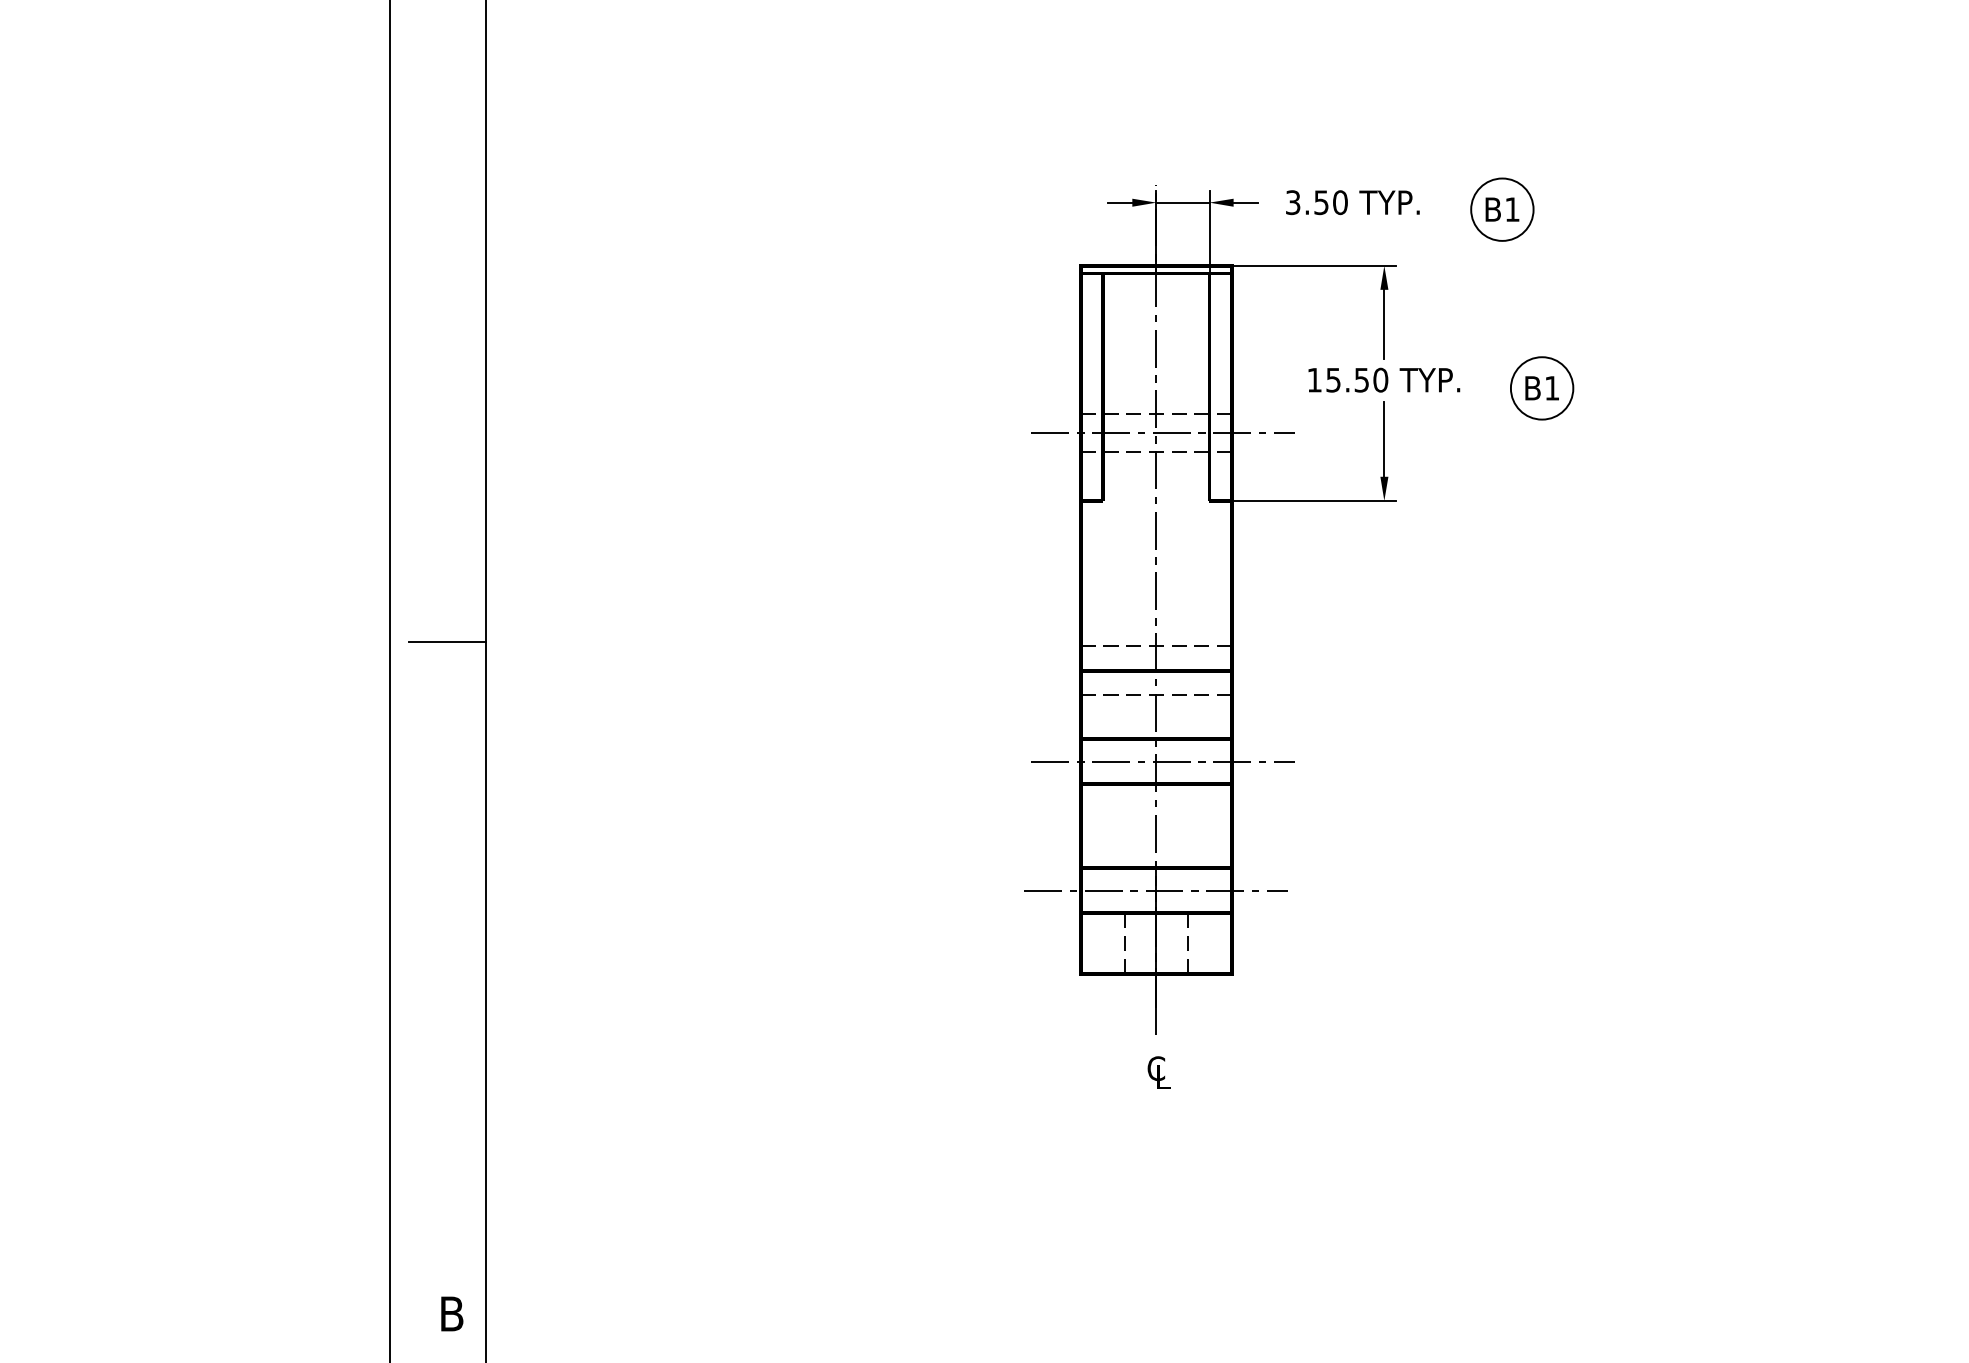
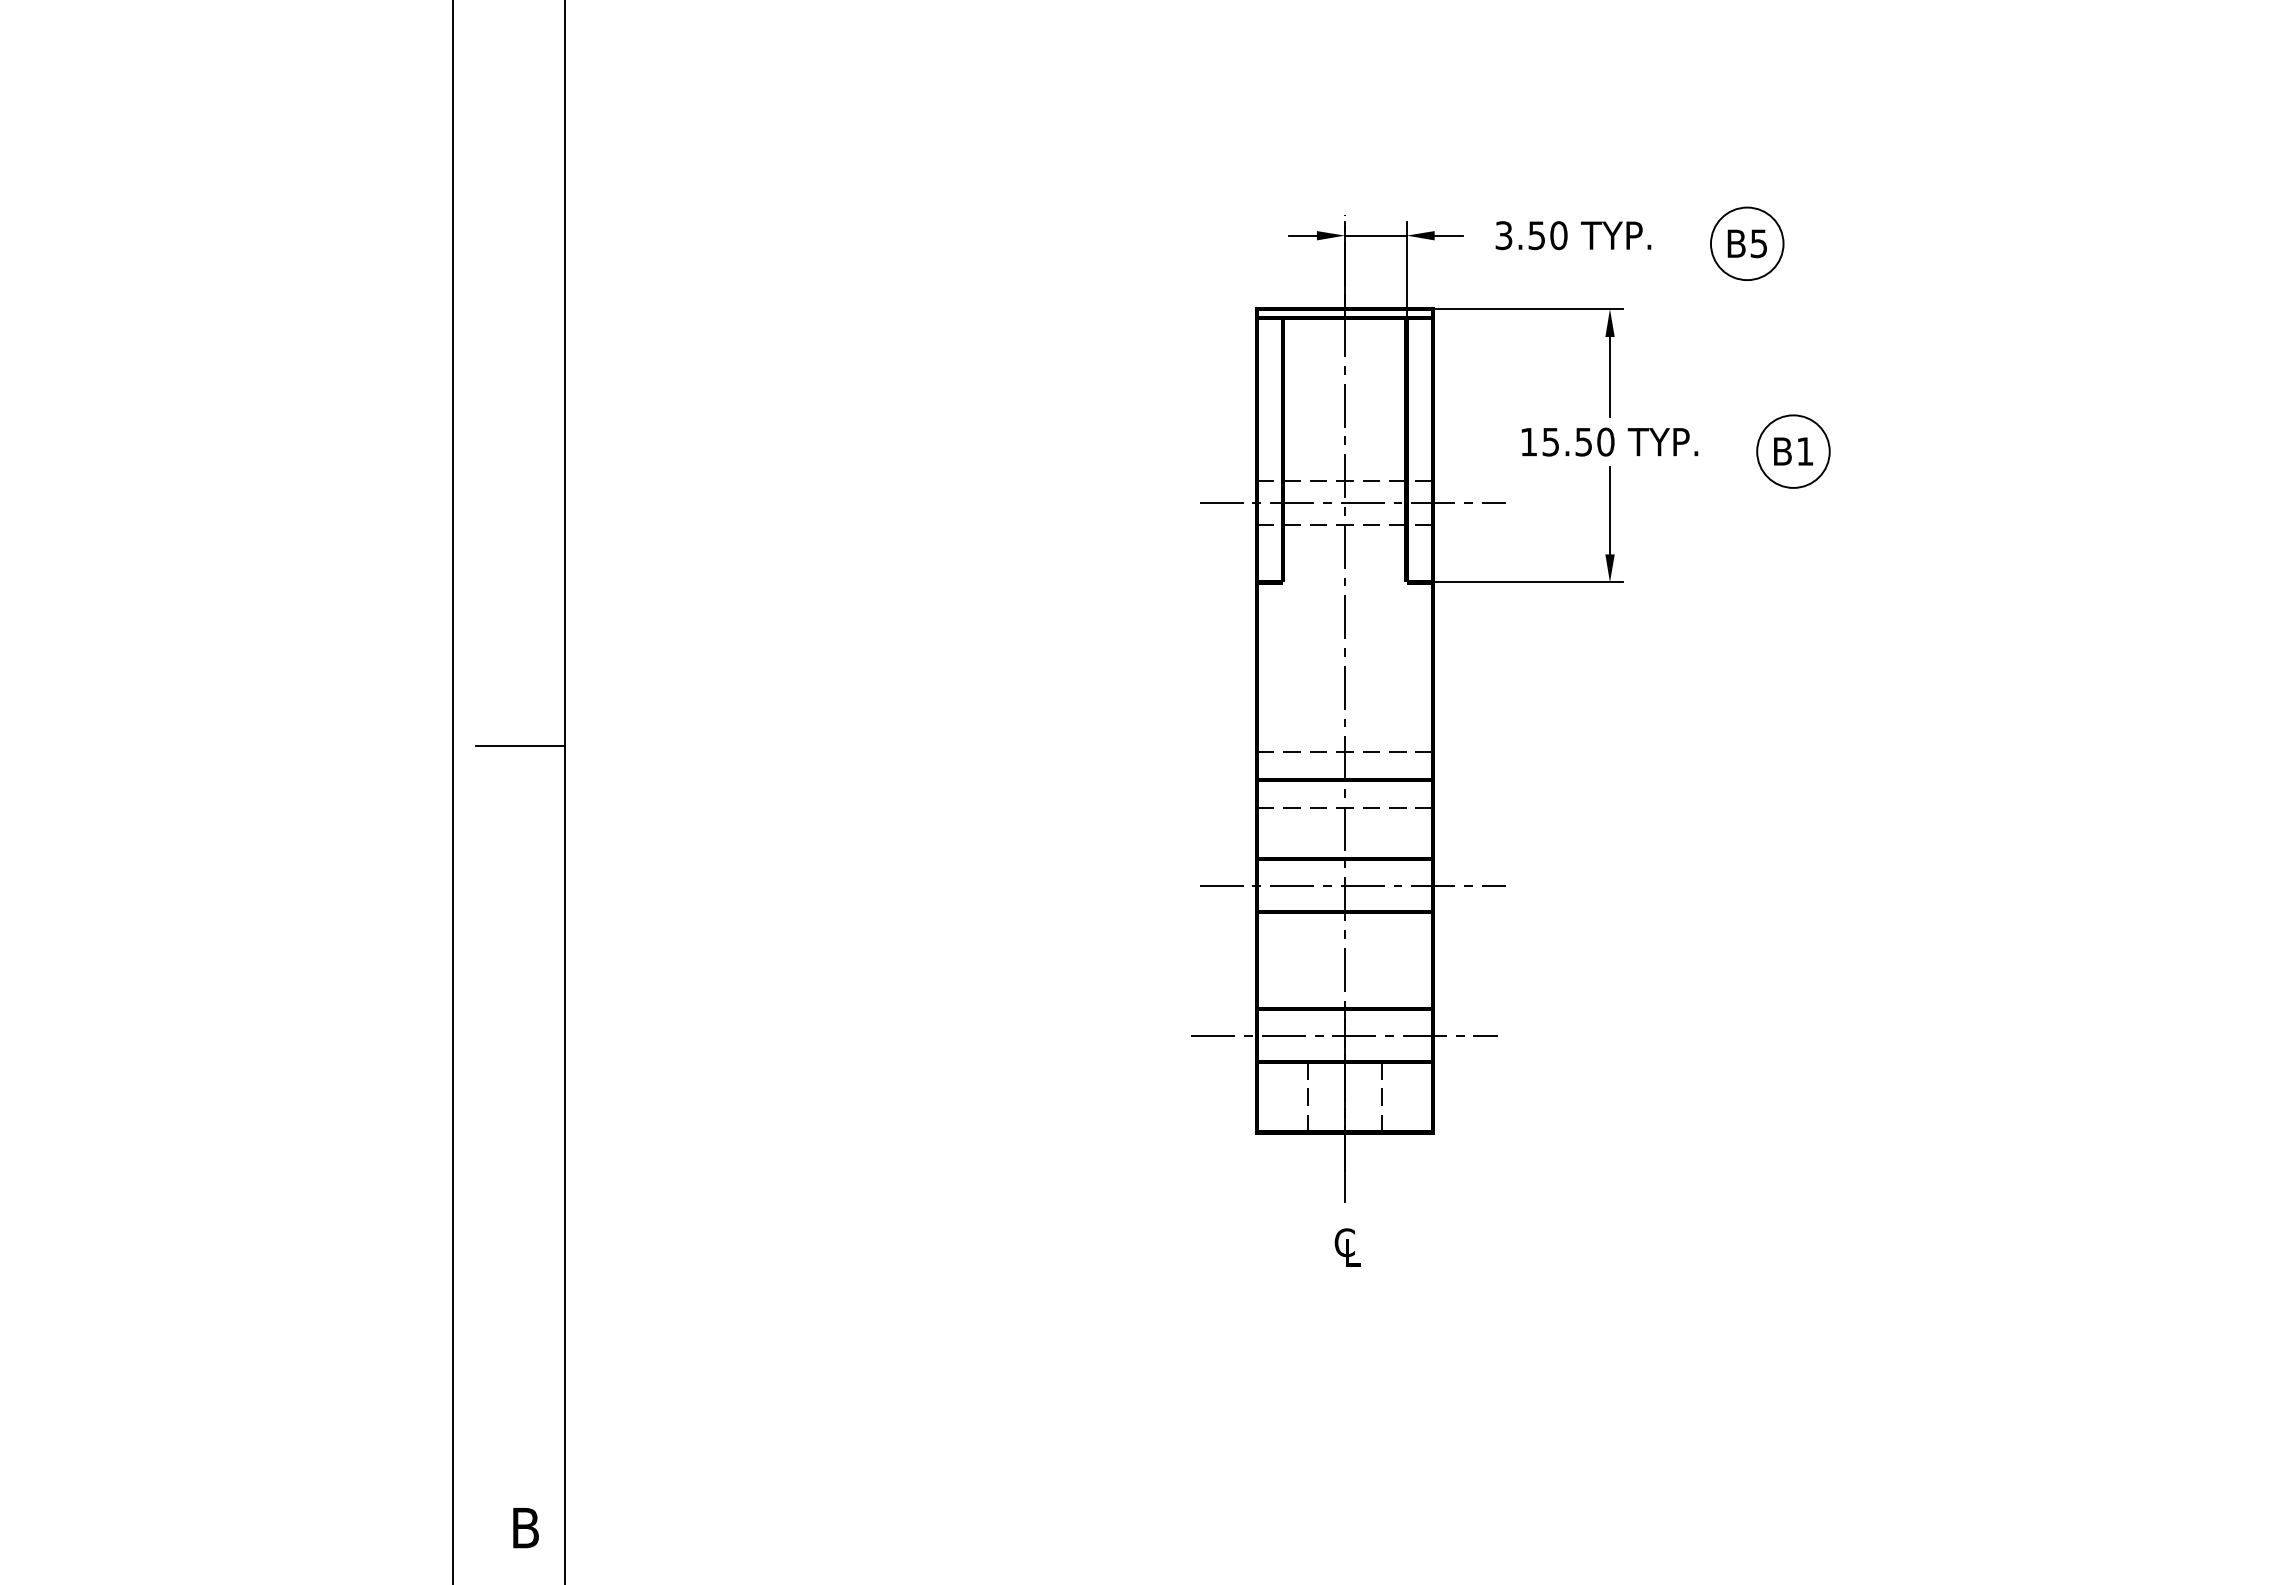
text: (1512, 209) -> (1758, 243), B1 -> B5

